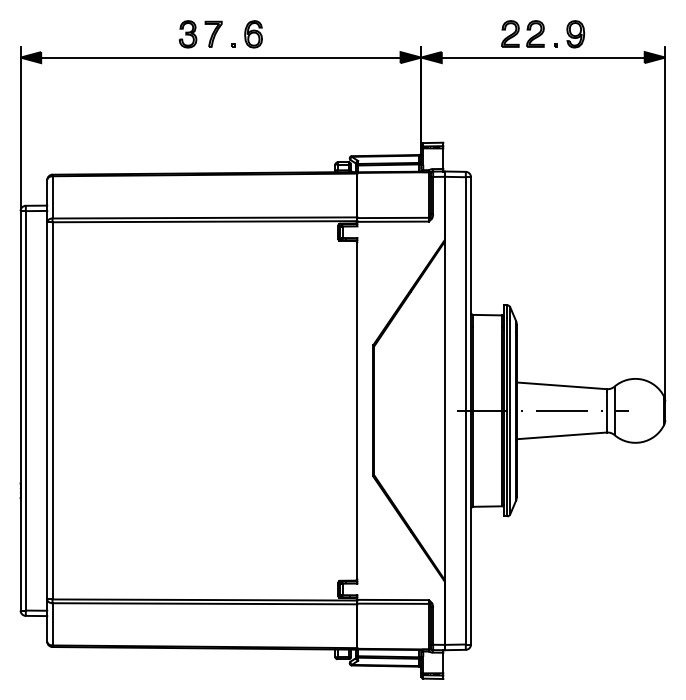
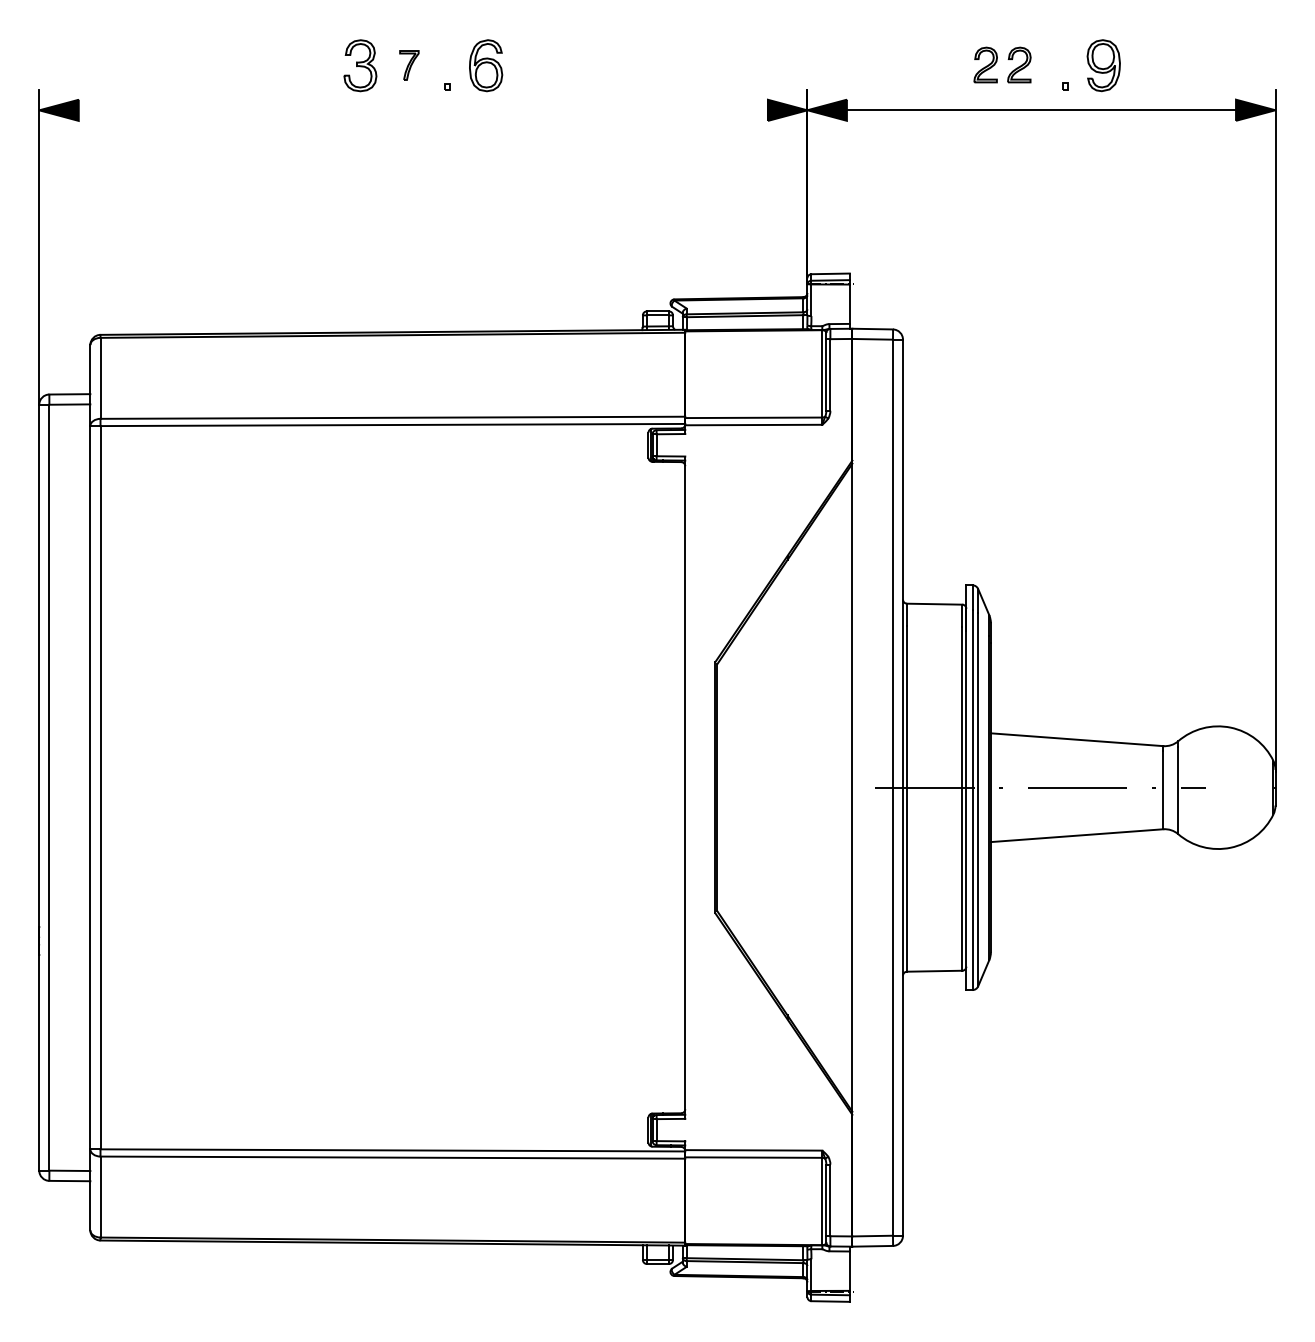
part: (213, 33) -> (409, 64), size x0.6
part: (522, 33) -> (1001, 64), size x0.7
line: (220, 57) -> (422, 110), removed

